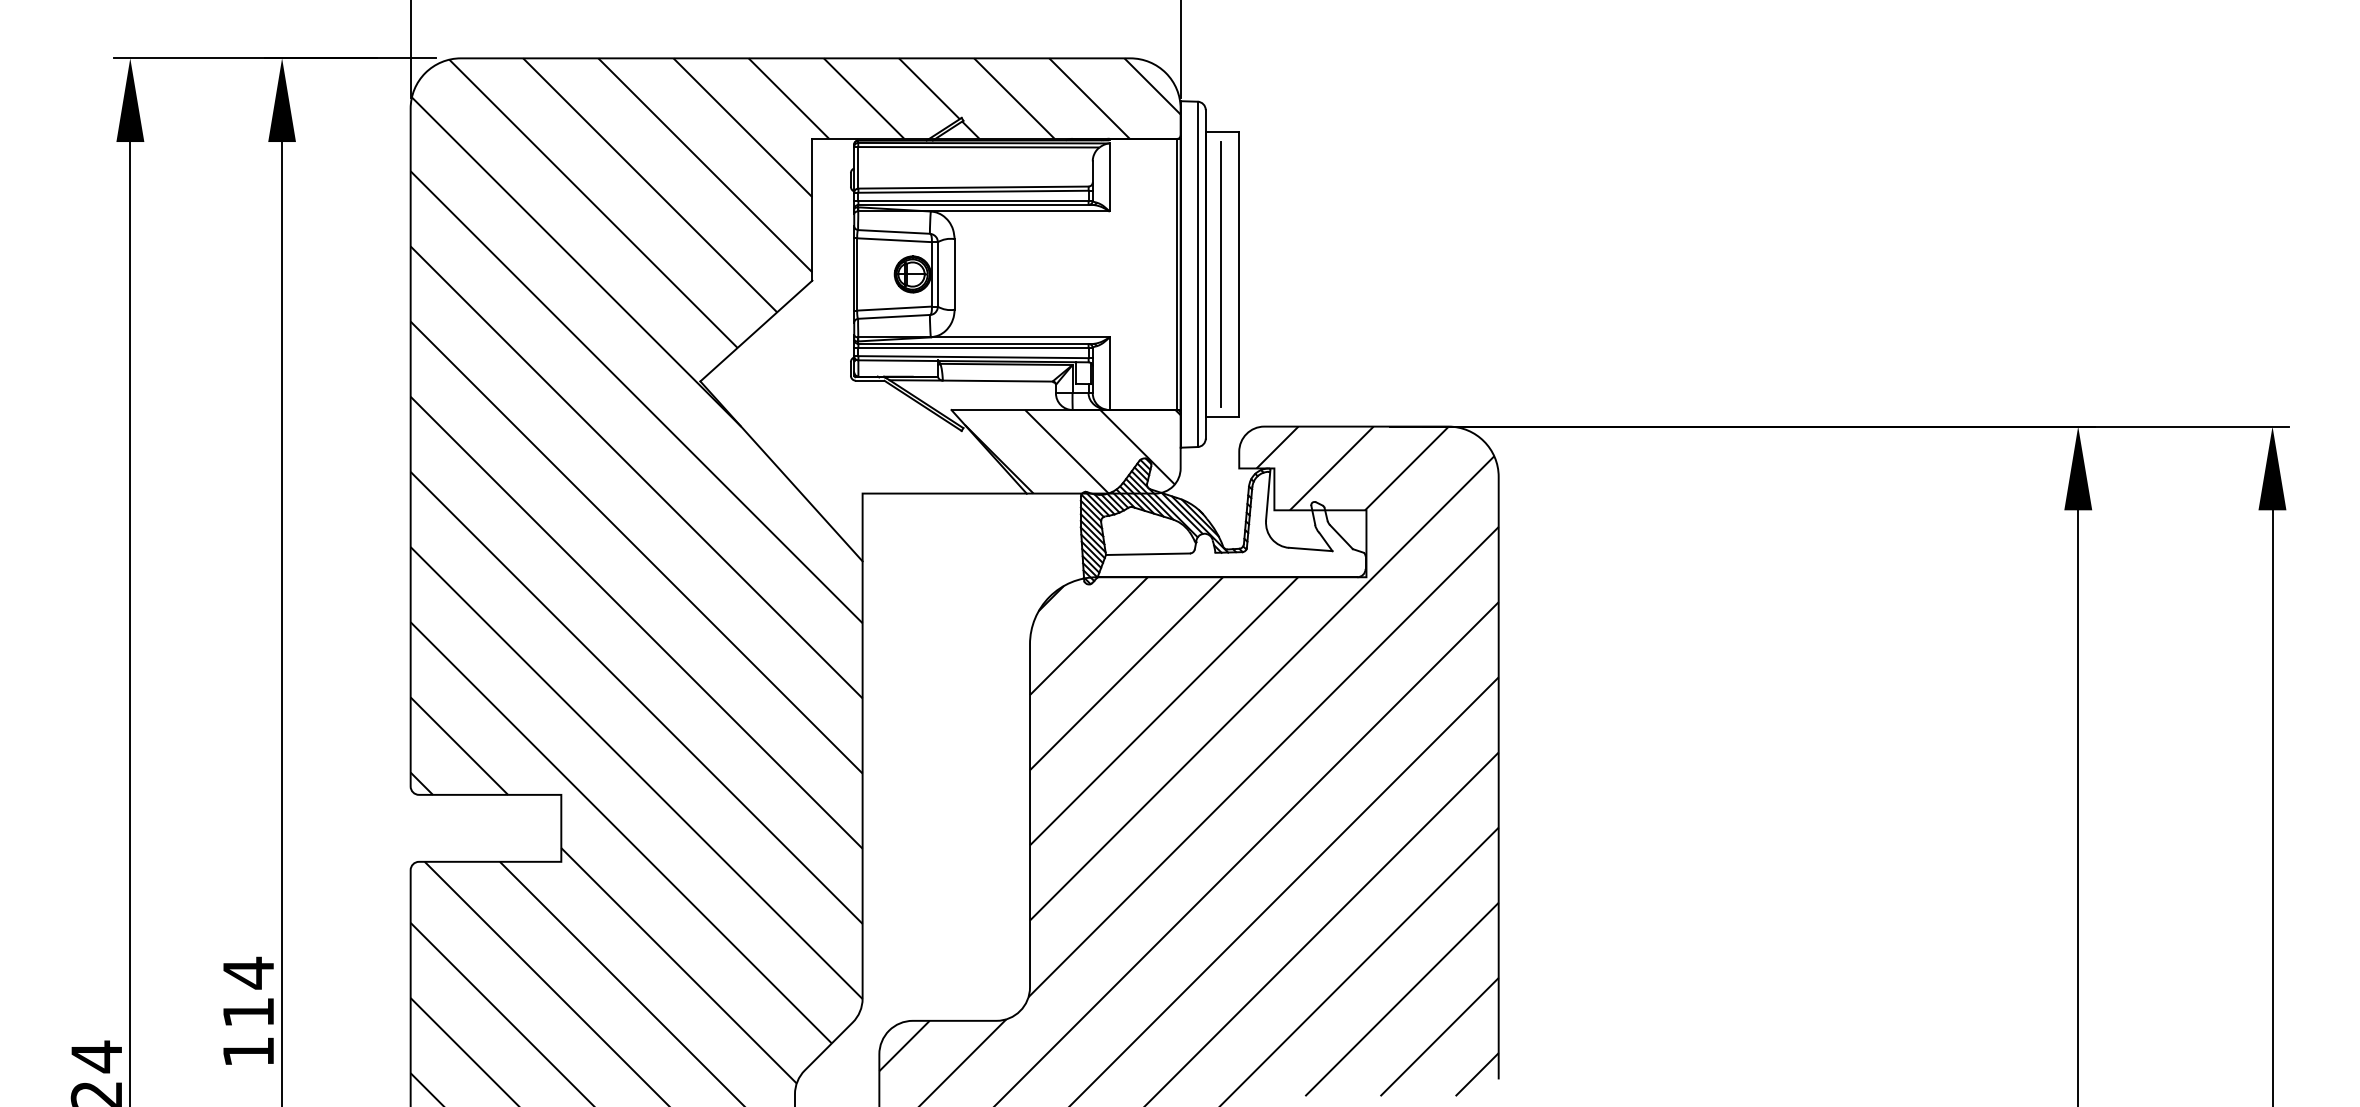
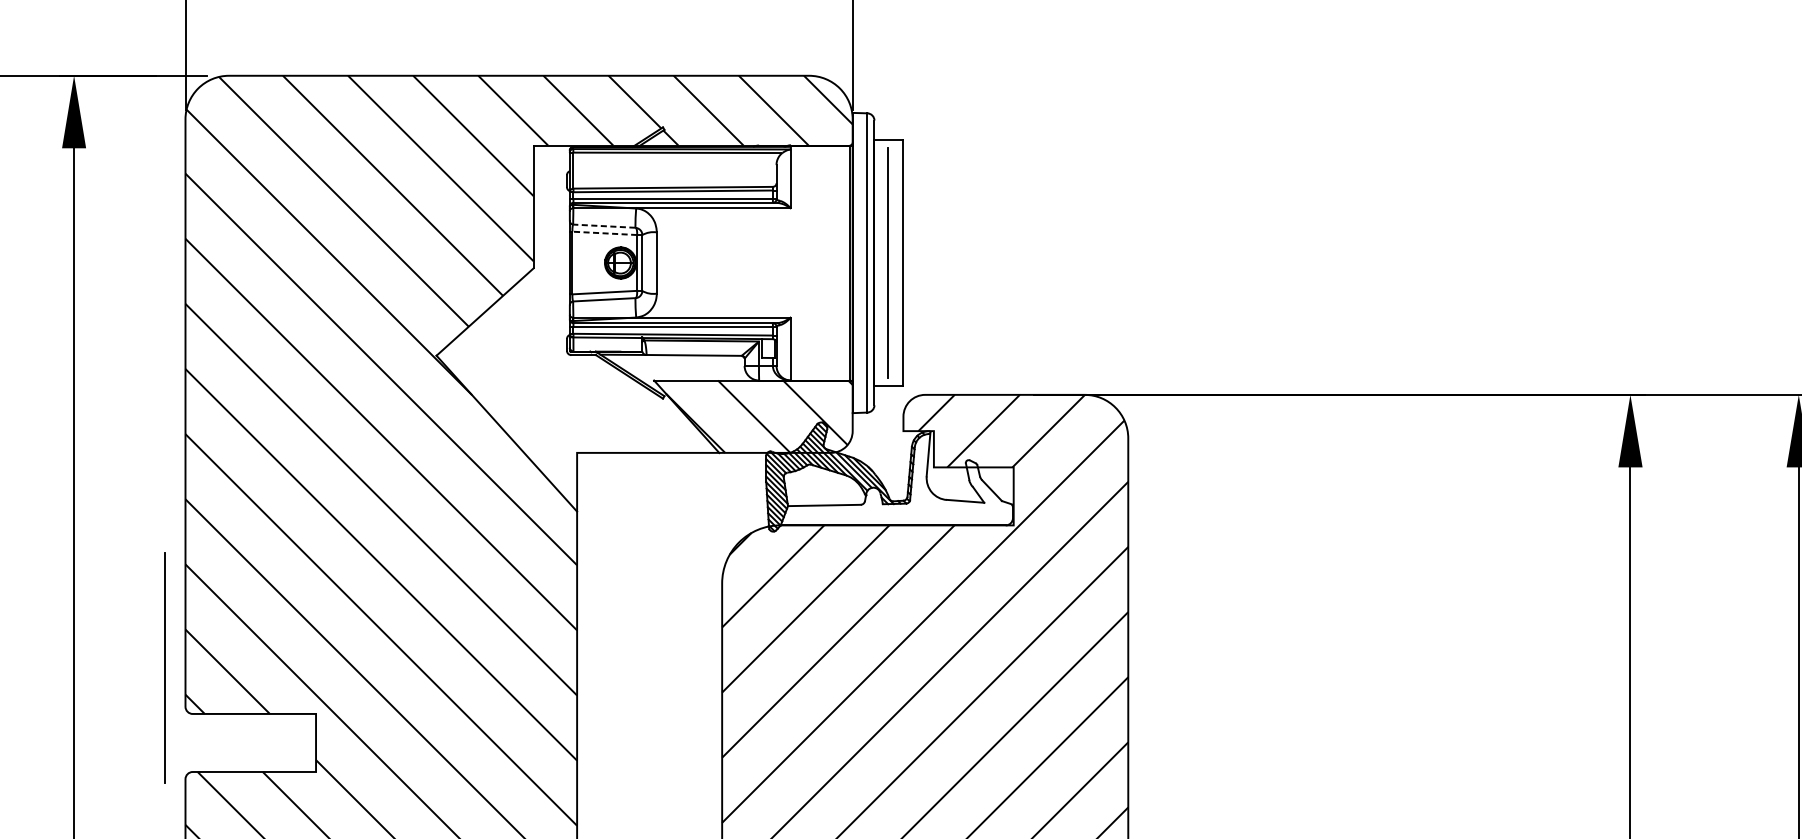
line: (894, 231) -> (604, 225), solid -> dashed
line: (894, 240) -> (604, 233), solid -> dashed
line: (386, 741) -> (164, 667), added

